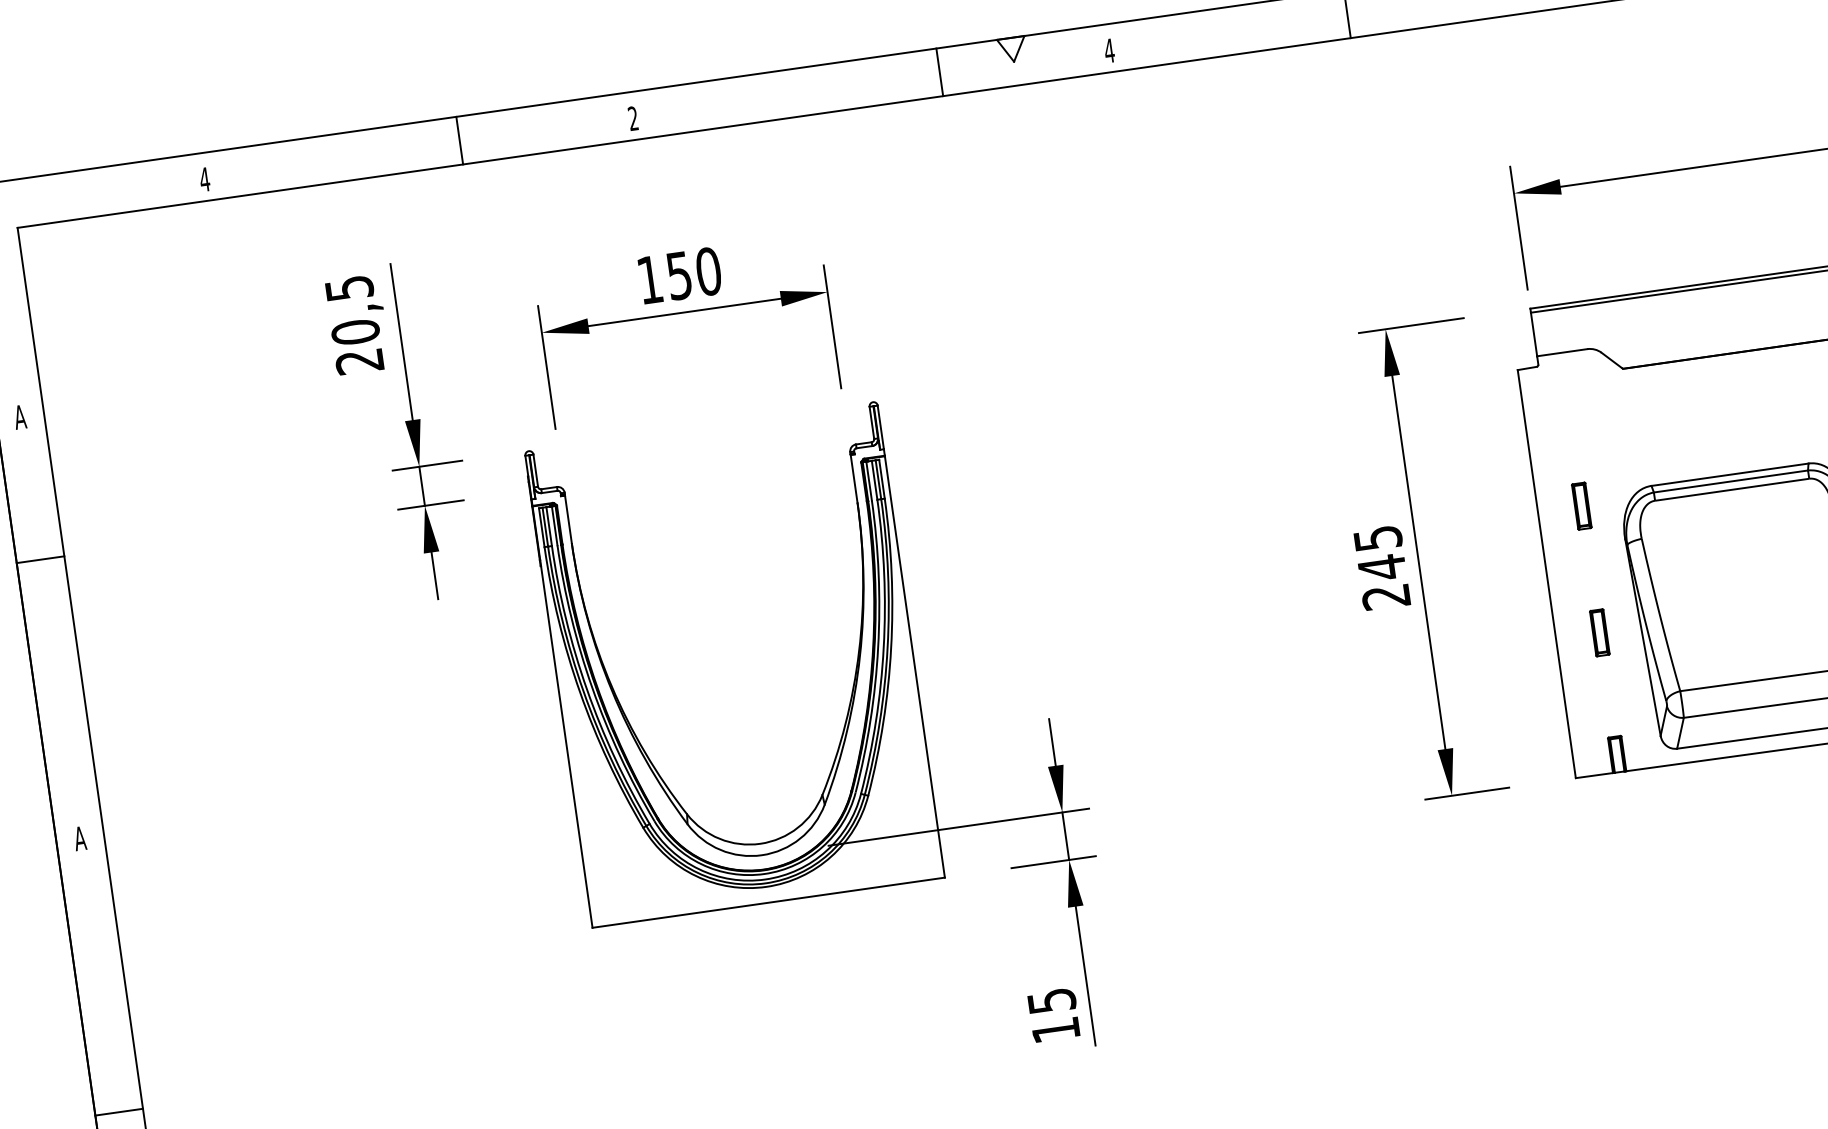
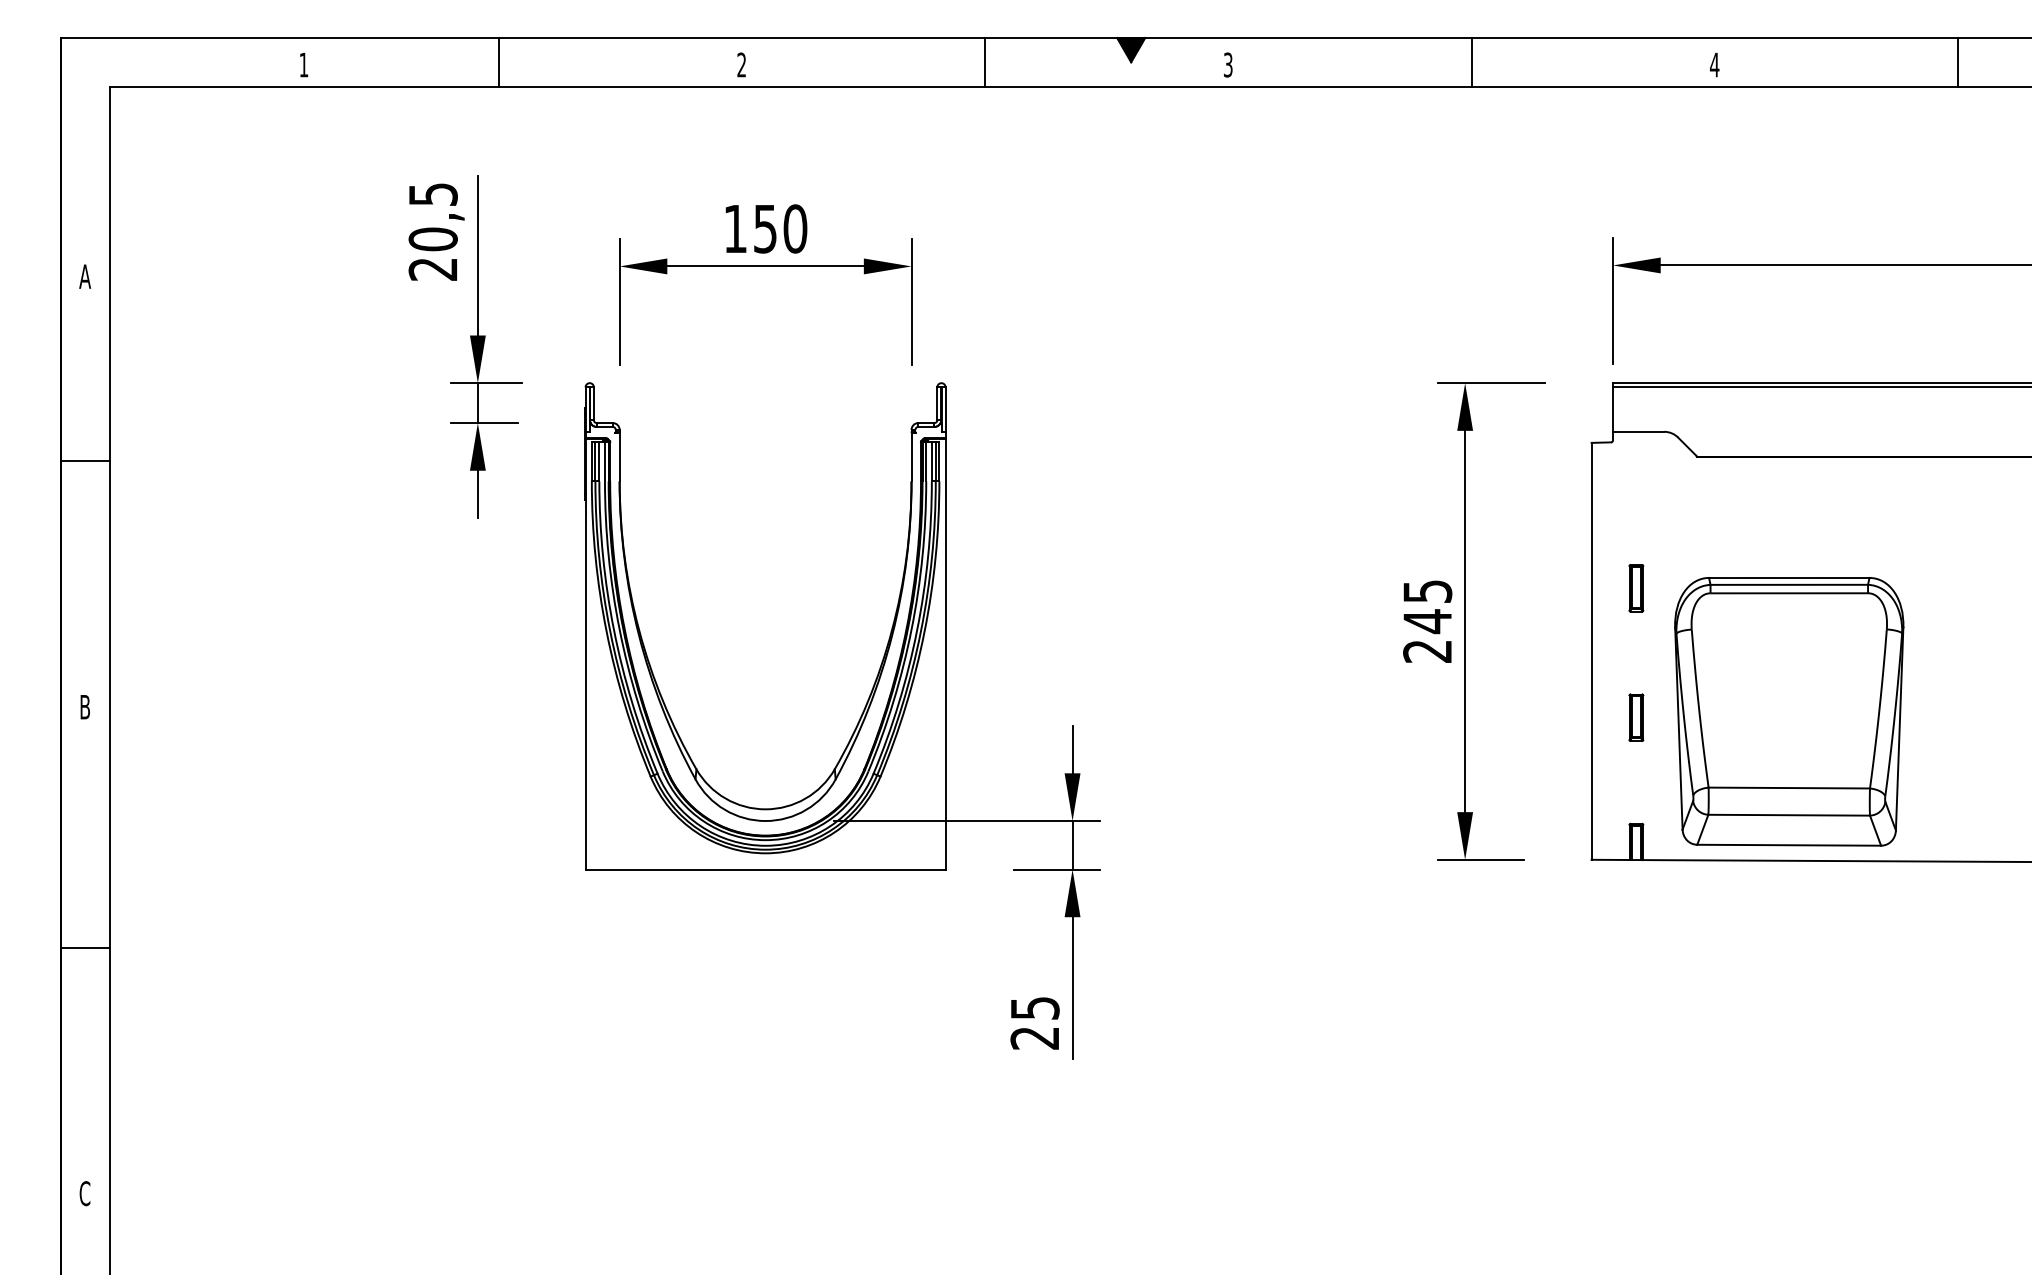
fill: (1012, 50) -> (1131, 50), added
text: (1108, 50) -> (1227, 64), 4 -> 3
line: (940, 72) -> (985, 62), moved
line: (459, 140) -> (498, 62), moved
text: (204, 179) -> (303, 64), 4 -> 1
line: (39, 560) -> (84, 461), moved
text: (79, 839) -> (84, 707), A -> B
text: (1055, 1030) -> (1034, 1038), 15 -> 25
line: (118, 1112) -> (84, 947), moved

